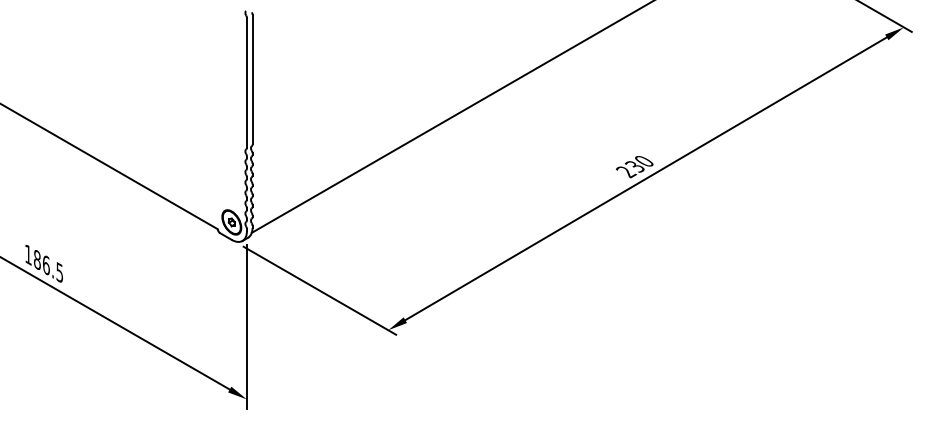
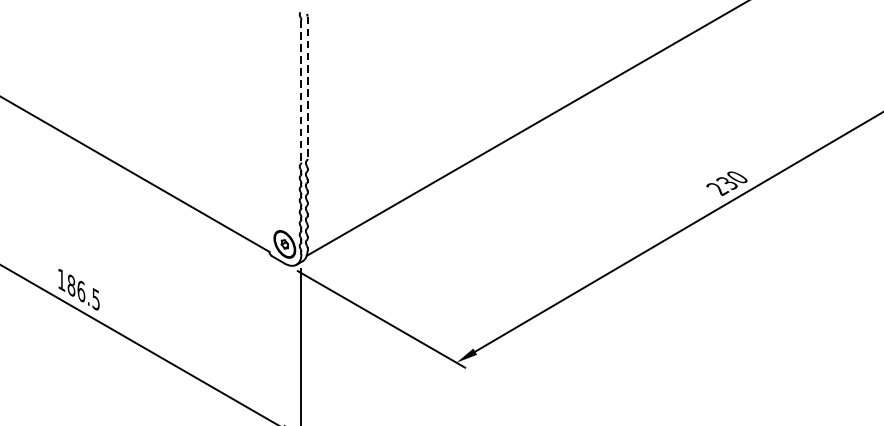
line: (252, 79) -> (307, 87), solid -> dashed
line: (246, 82) -> (300, 90), solid -> dashed

